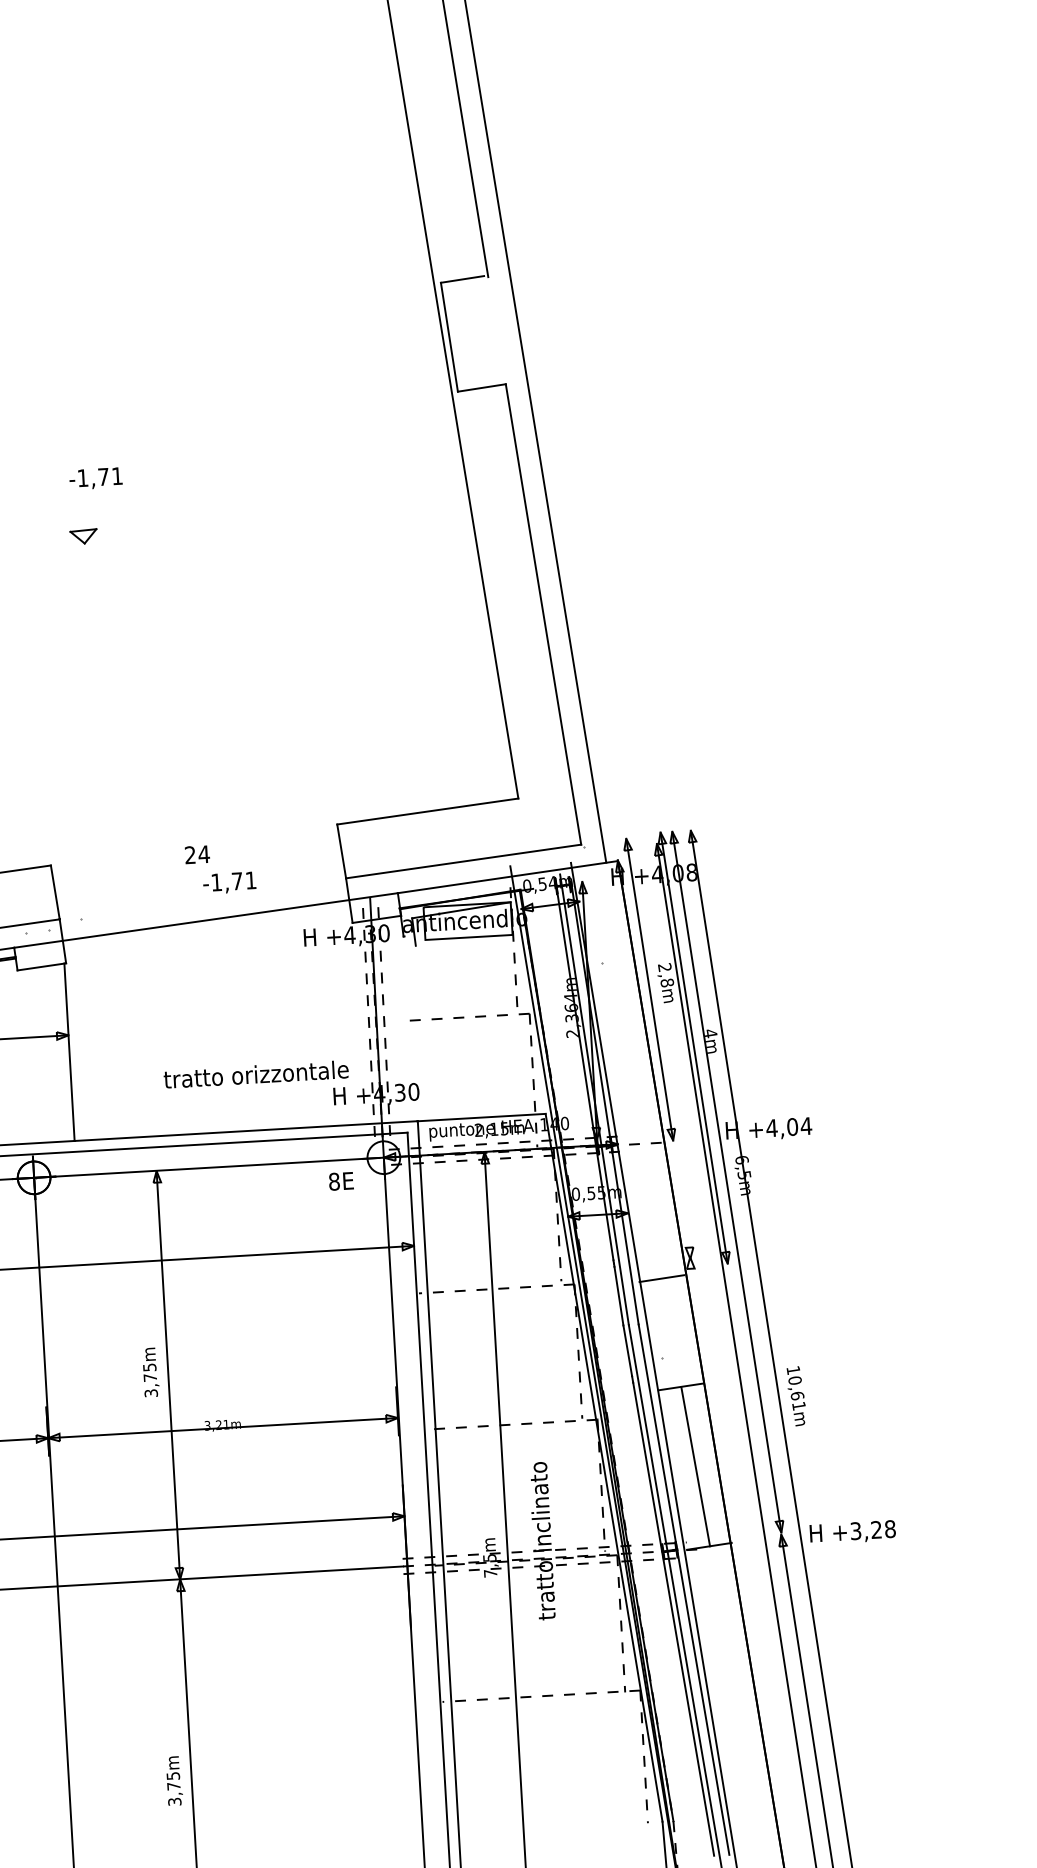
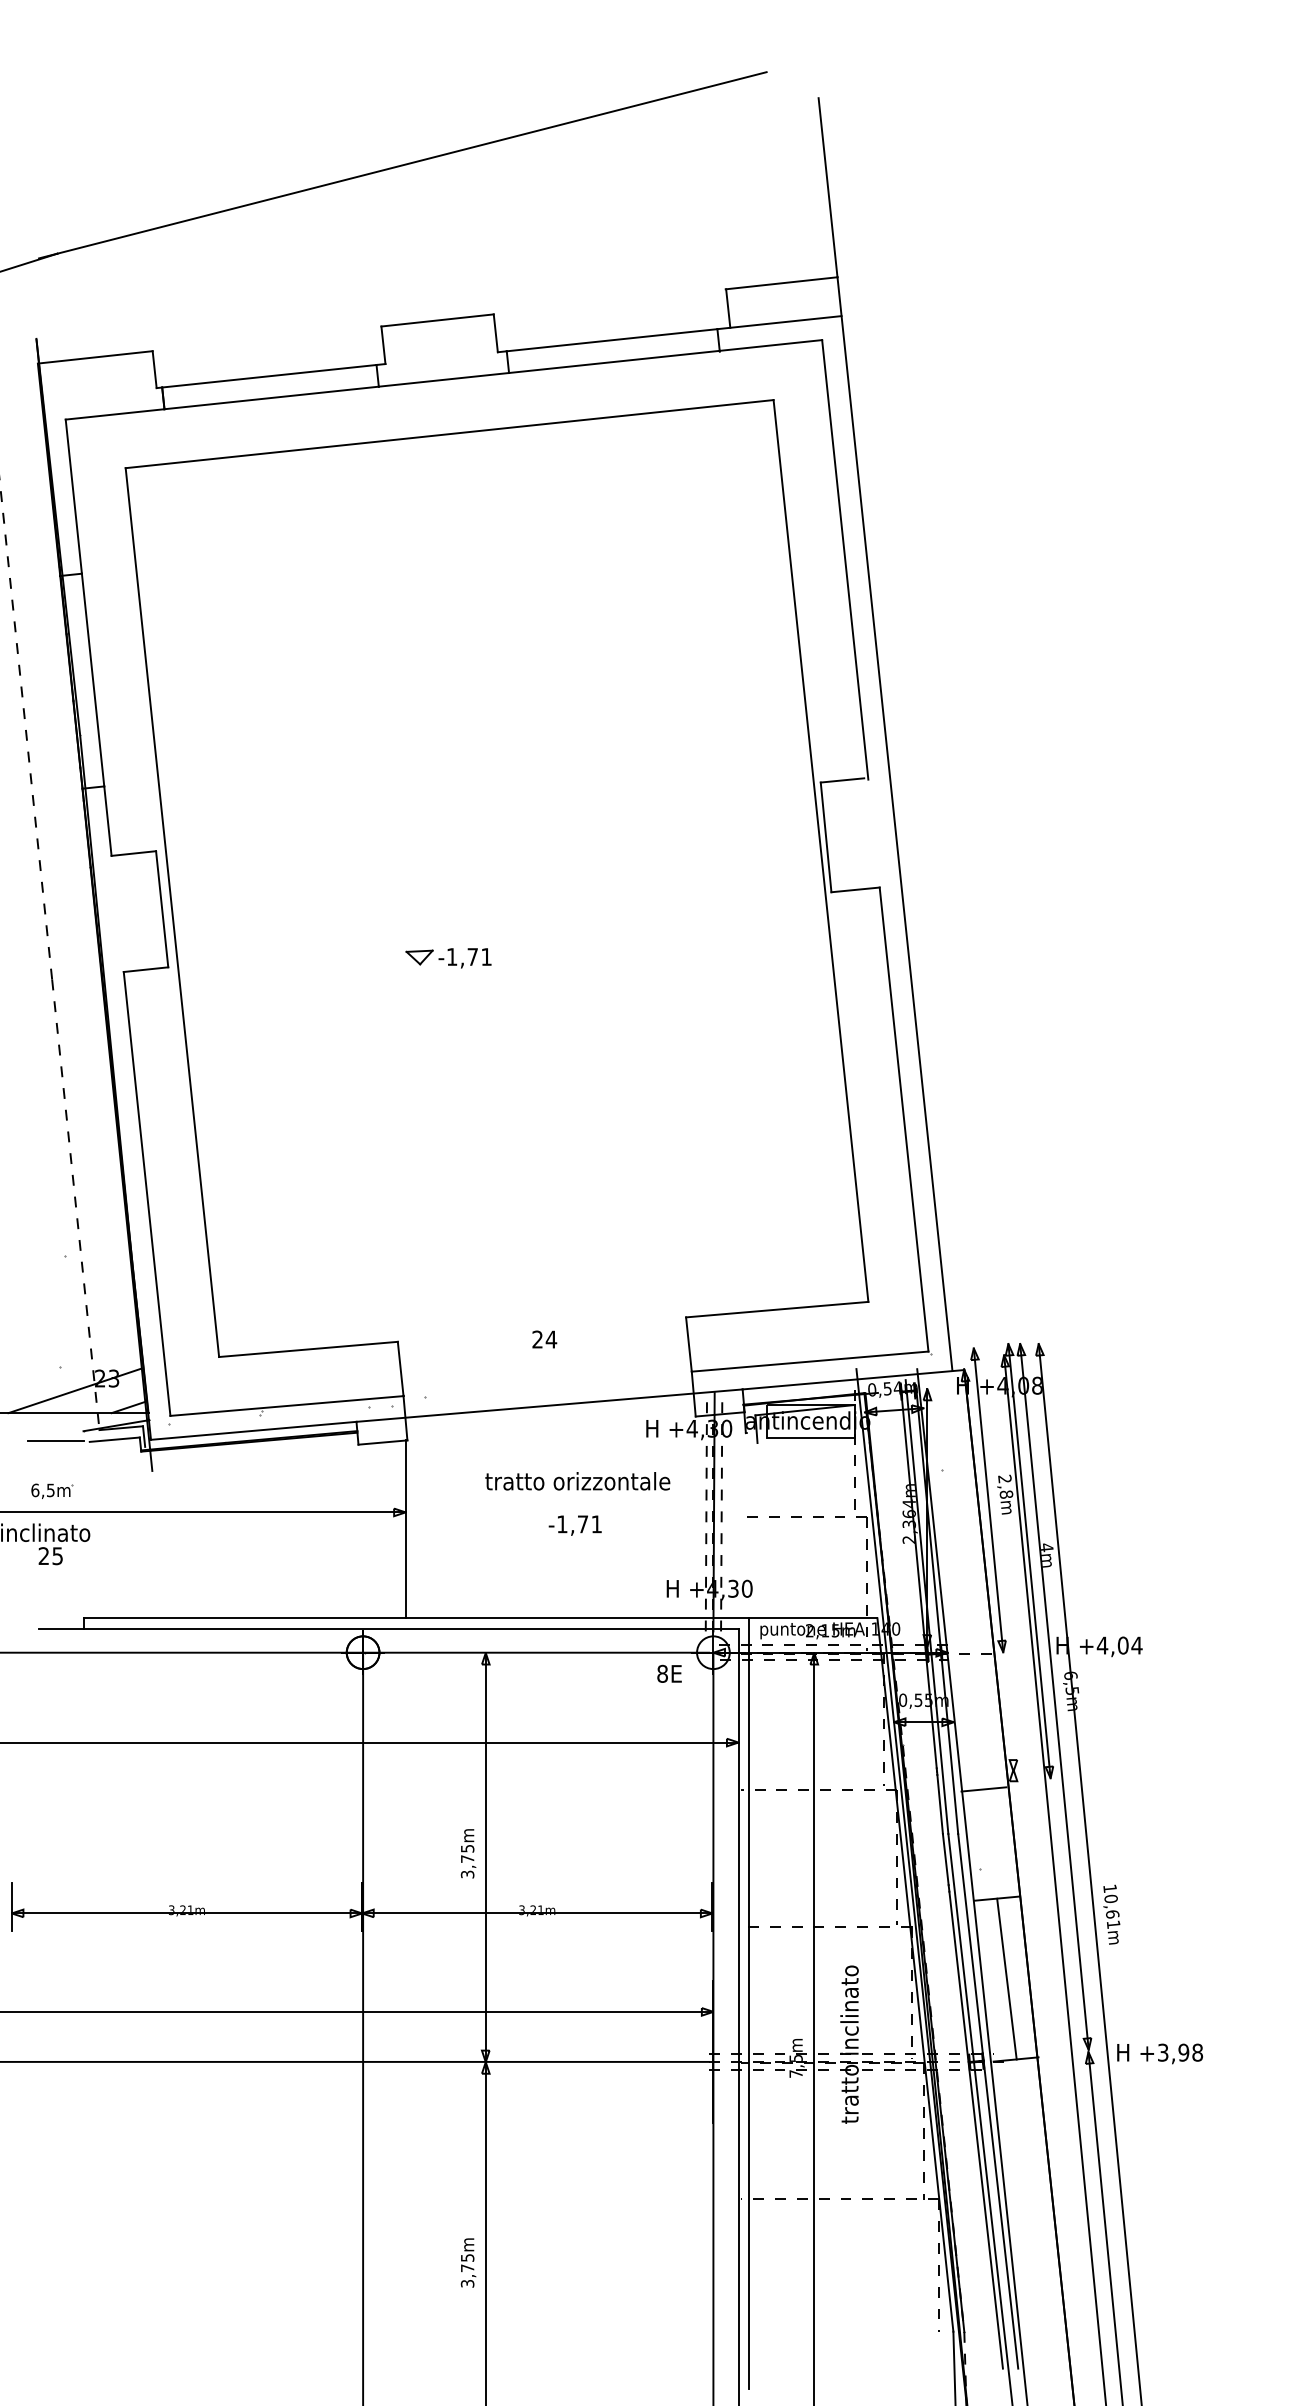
part: (83, 536) -> (419, 957), moved
text: (228, 882) -> (574, 1525), moved
text: (255, 1074) -> (577, 1481), moved
text: (876, 1529) -> (1183, 2052), +3,28 -> +3,98

